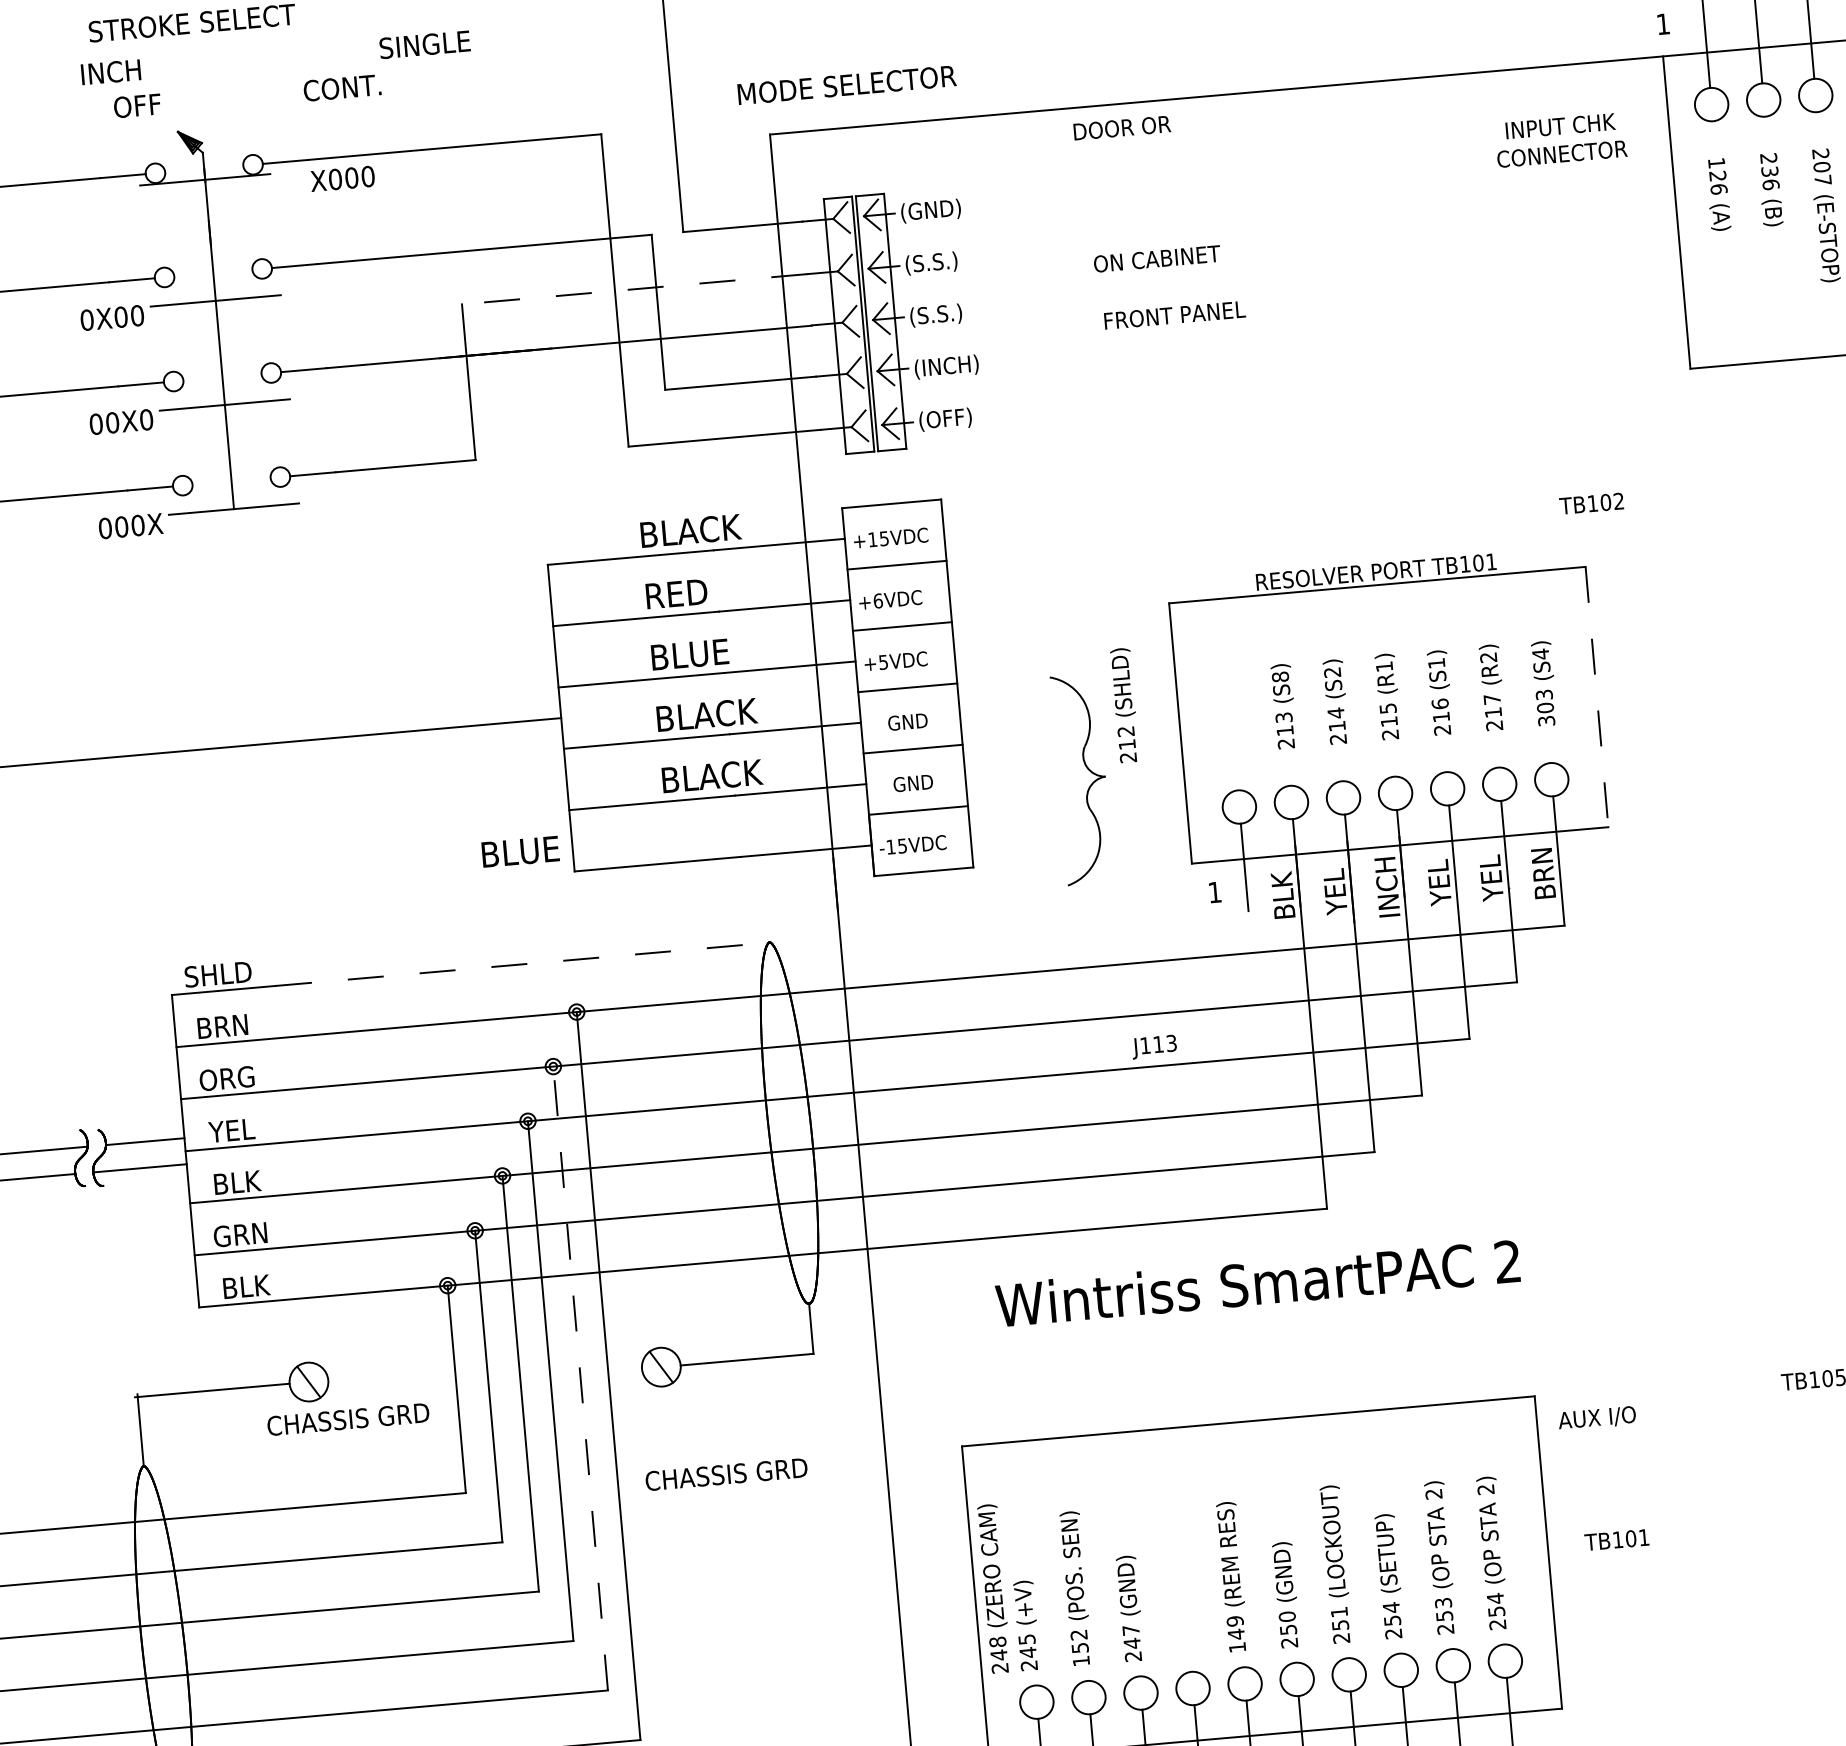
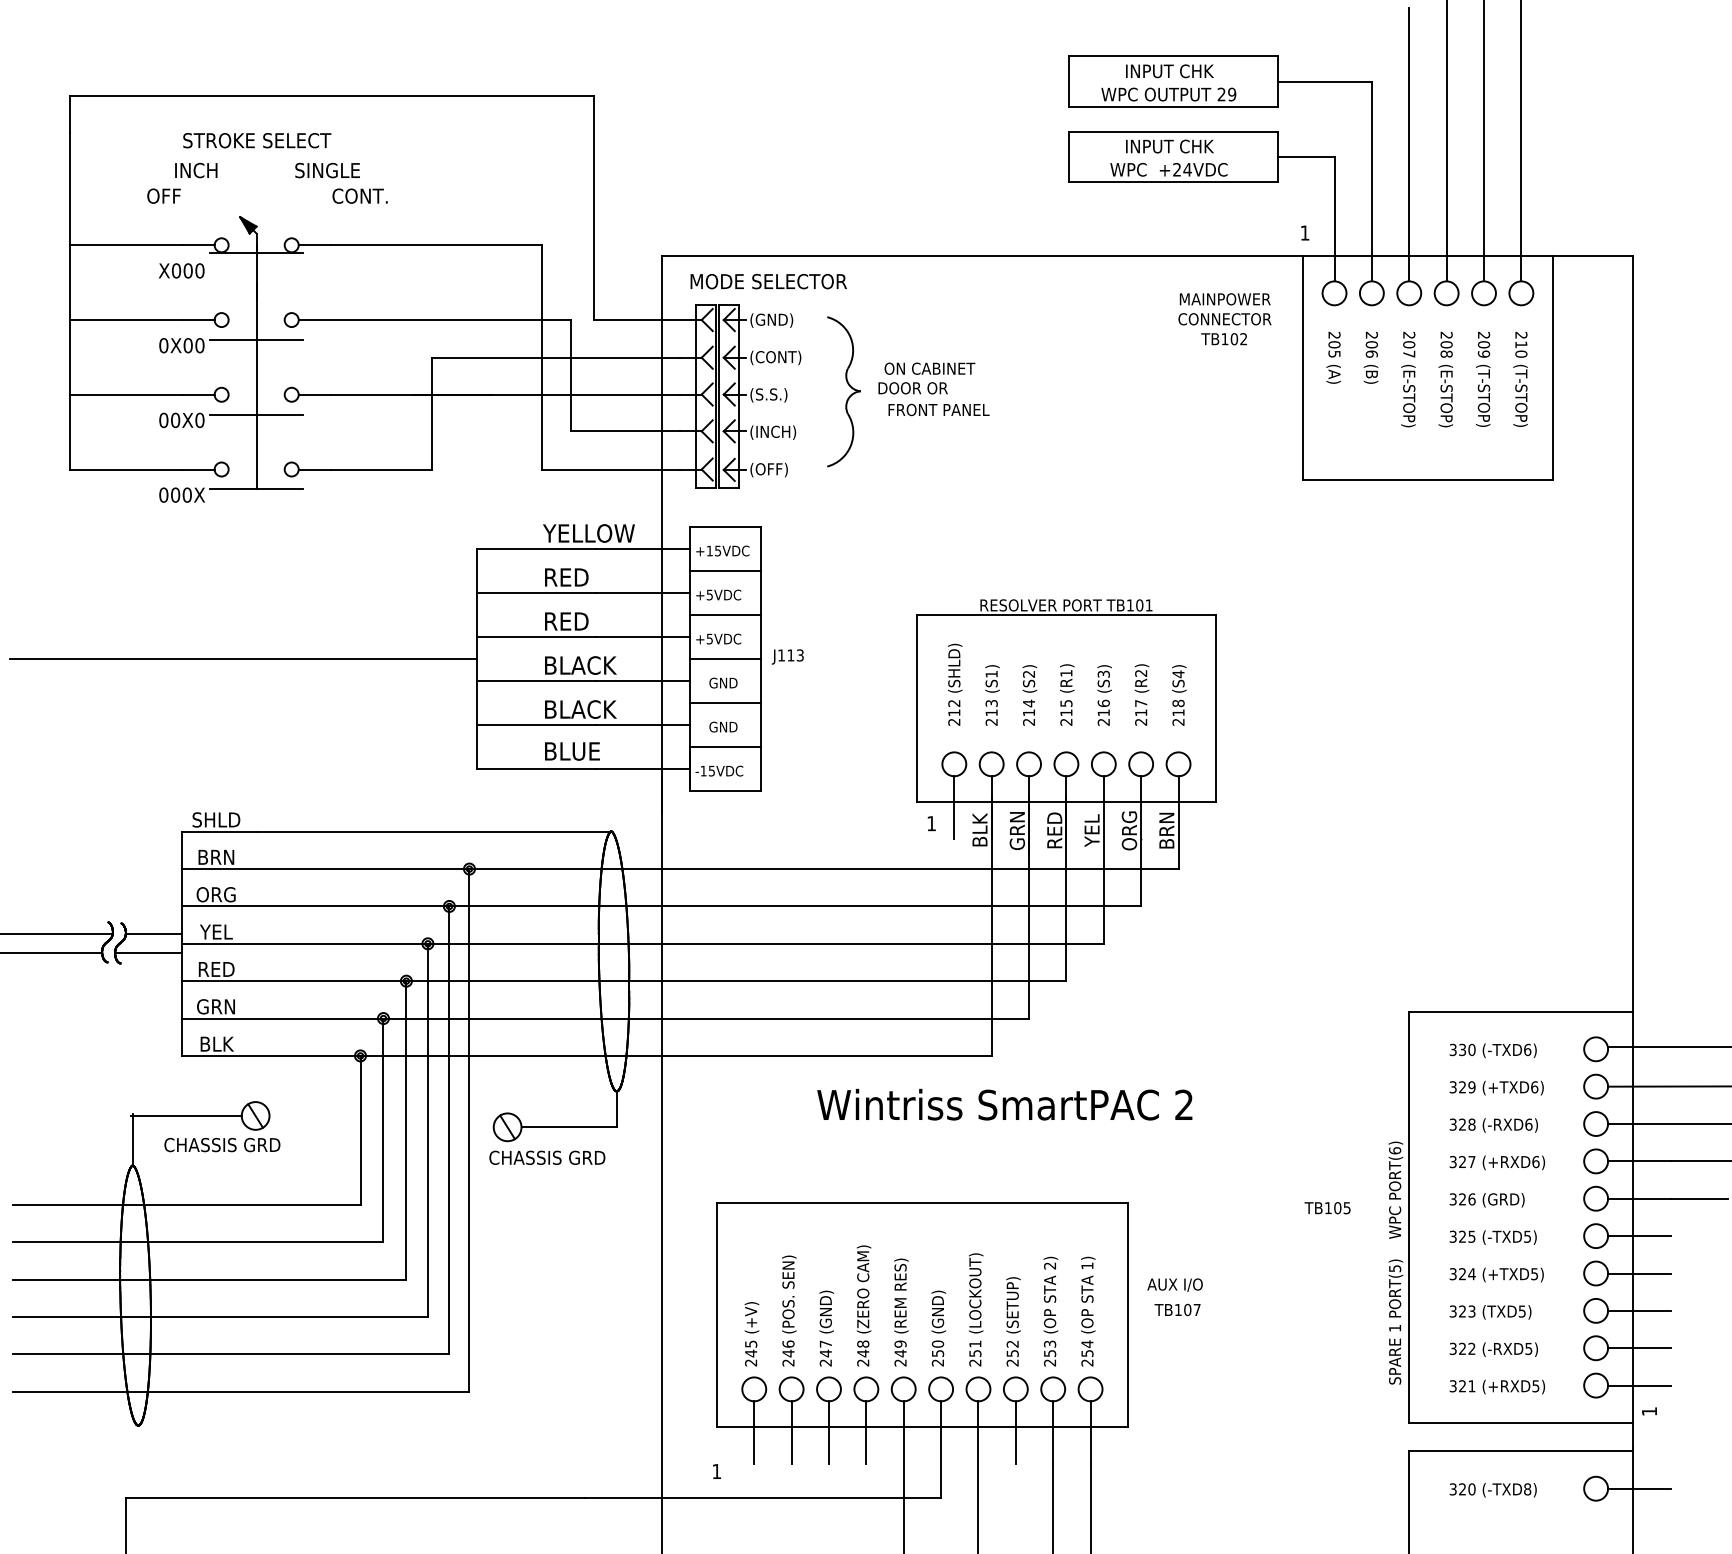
text: (424, 44) -> (327, 170), moved
text: (846, 85) -> (768, 281), moved
text: (136, 105) -> (163, 195), moved
text: (1559, 126) -> (1224, 299), INPUT CHK -> MAINPOWER
text: (1121, 128) -> (912, 388), moved
text: (1769, 171) -> (1371, 344), 236 -> 206
text: (1717, 175) -> (1334, 344), 126 -> 205
text: (342, 178) -> (181, 270), moved
text: (944, 261) -> (778, 357), (S.S.) -> (CONT)
line: (634, 288) -> (555, 357), dashed -> solid
text: (1590, 504) -> (1223, 339), moved
text: (701, 530) -> (588, 533), BLACK -> YELLOW
text: (877, 600) -> (709, 594), +6VDC -> +5VDC
text: (691, 654) -> (573, 621), BLUE -> RED
text: (1436, 662) -> (1103, 673), (S1) -> (S3)
text: (1280, 675) -> (991, 673), (S8) -> (S1)
line: (1596, 697) -> (1215, 708), dashed -> solid
text: (1124, 705) -> (954, 684), moved
text: (1545, 707) -> (1178, 712), 303 -> 218
part: (1088, 785) -> (848, 396), moved
text: (520, 851) -> (572, 751), moved
text: (1491, 877) -> (1129, 830), YEL -> ORG
text: (1387, 887) -> (1054, 830), INCH -> RED
text: (1335, 891) -> (1017, 830), YEL -> GRN
line: (523, 963) -> (434, 831), dashed -> solid
text: (1153, 1046) -> (787, 656), moved
text: (236, 1182) -> (216, 969), BLK -> RED
text: (1257, 1282) -> (1004, 1104), moved
line: (580, 1378) -> (449, 1130), dashed -> solid
text: (1596, 1417) -> (1174, 1284), moved
text: (348, 1420) -> (222, 1145), moved
text: (726, 1474) -> (547, 1157), moved
text: (1486, 1488) -> (1087, 1265), 2) -> 1)
text: (1643, 1537) -> (1196, 1309), TB101 -> TB107
text: (993, 1588) -> (863, 1305), moved
text: (1391, 1608) -> (1012, 1344), 254 -> 252
text: (1237, 1646) -> (900, 1362), 149 -> 249
text: (1080, 1648) -> (788, 1353), 152 -> 246

